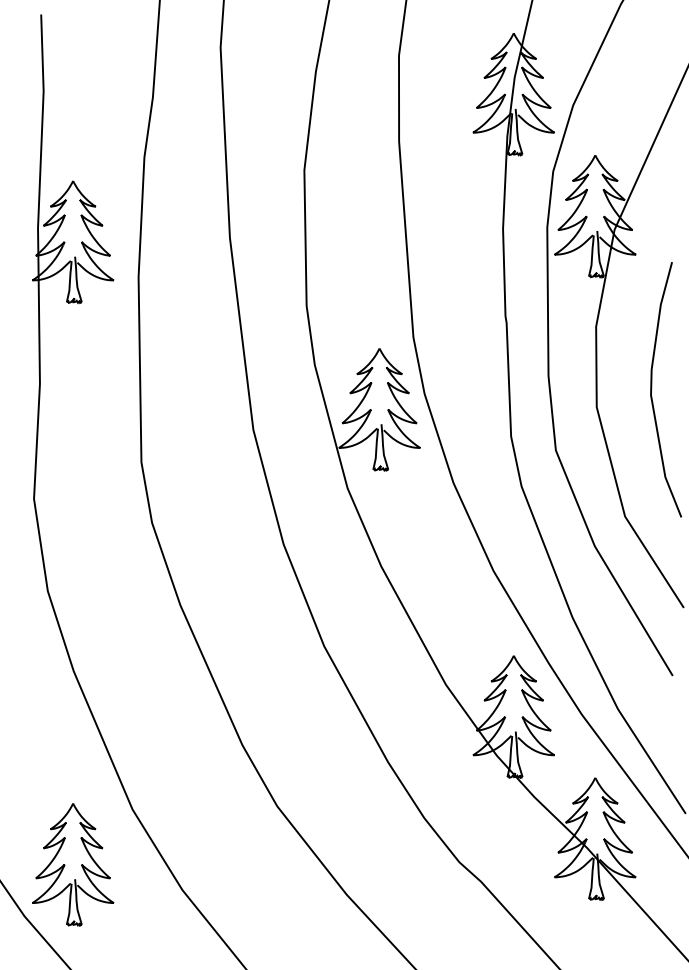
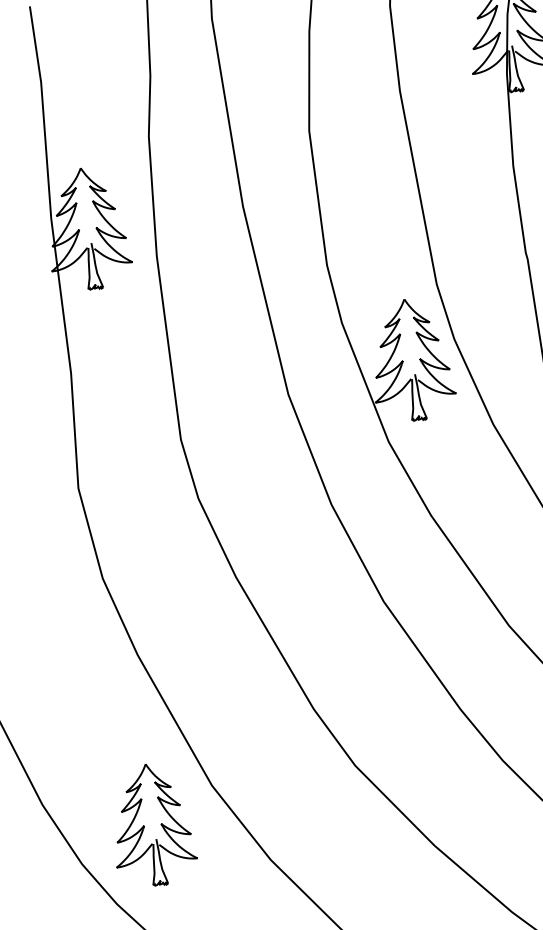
part: (73, 864) -> (153, 824), moved

